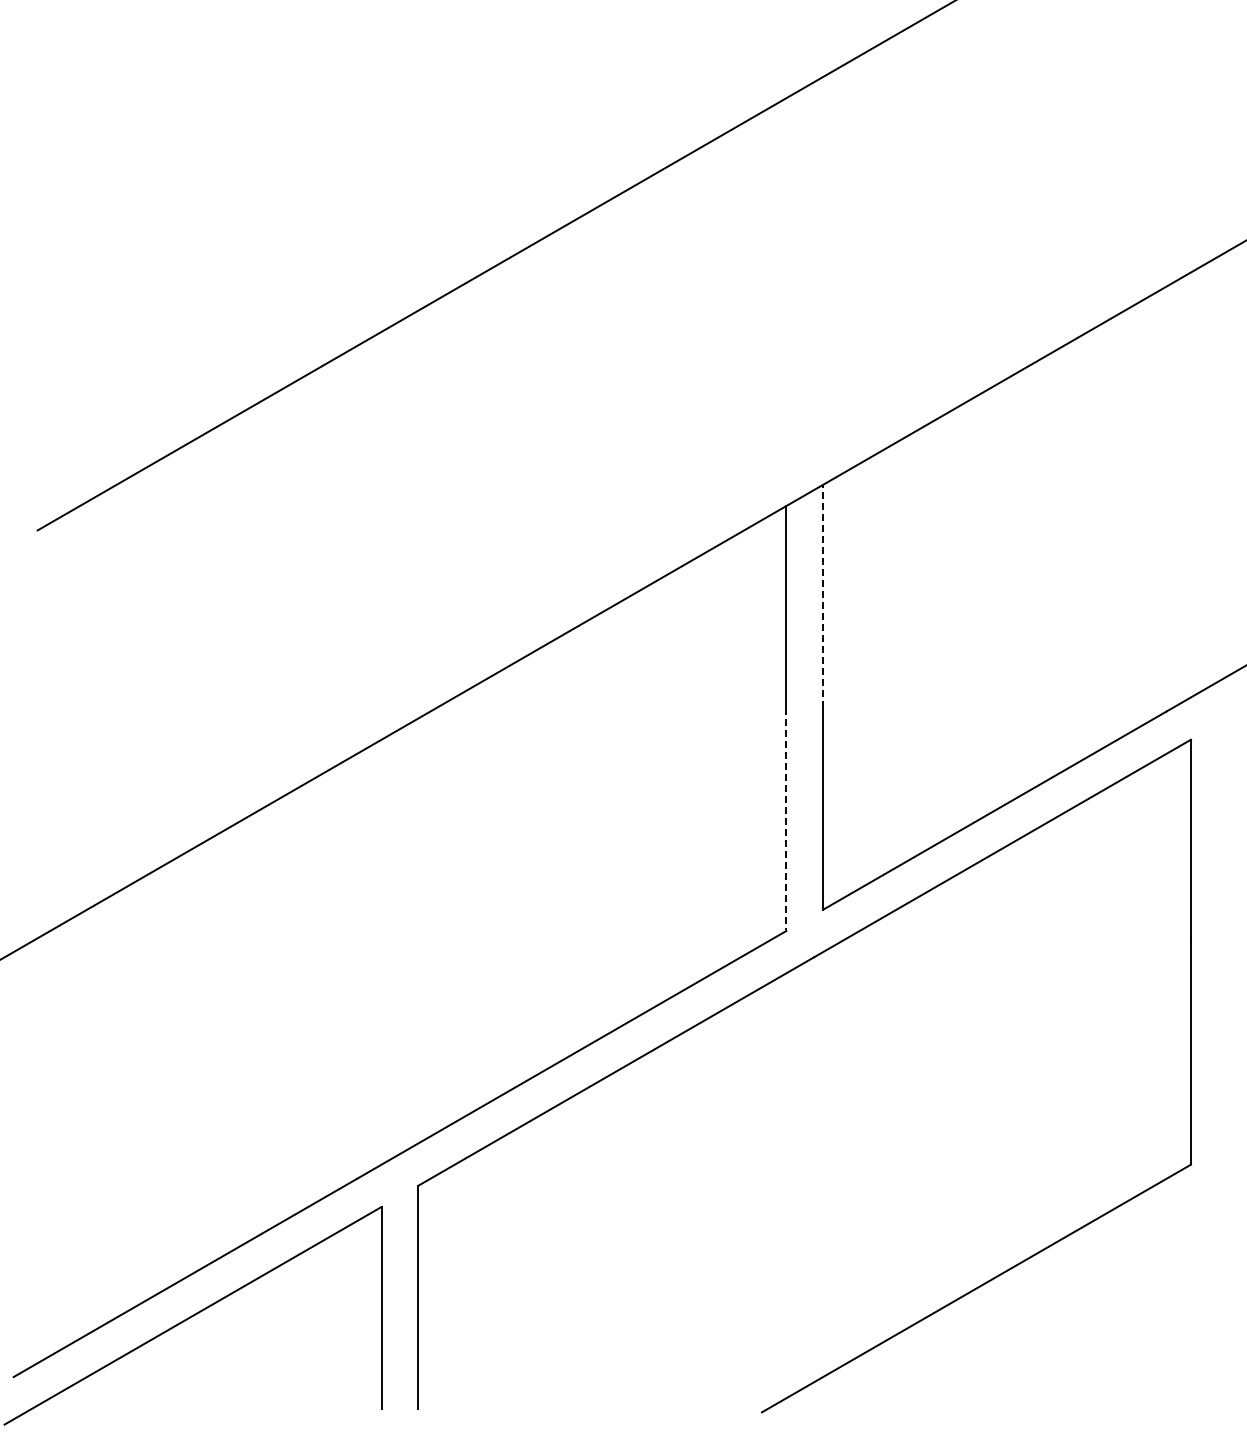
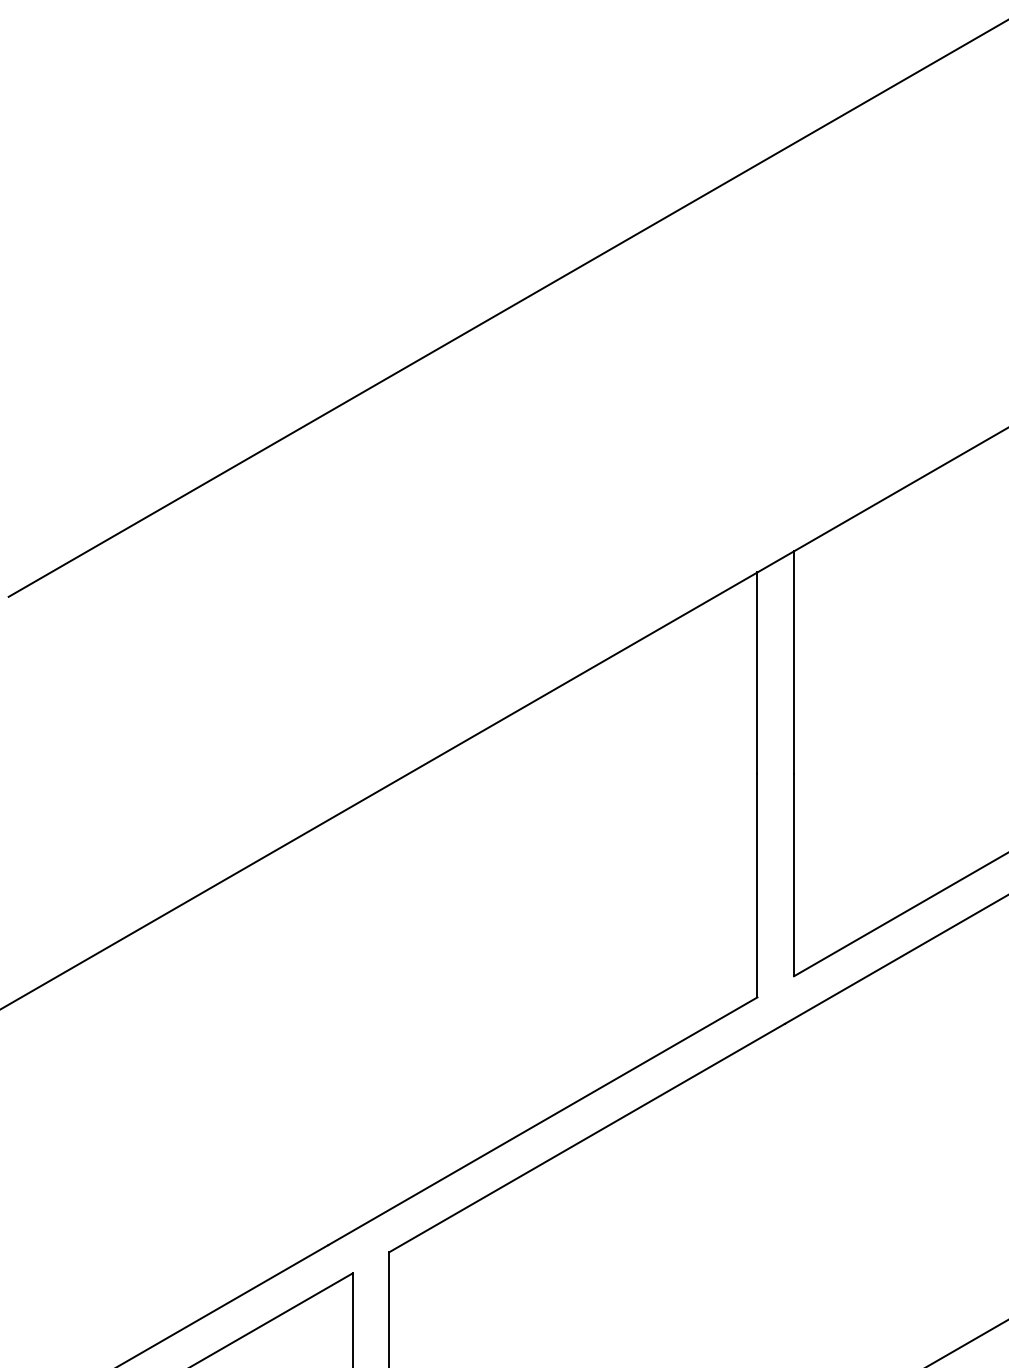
line: (823, 596) -> (794, 662), dashed -> solid
line: (786, 819) -> (757, 885), dashed -> solid

